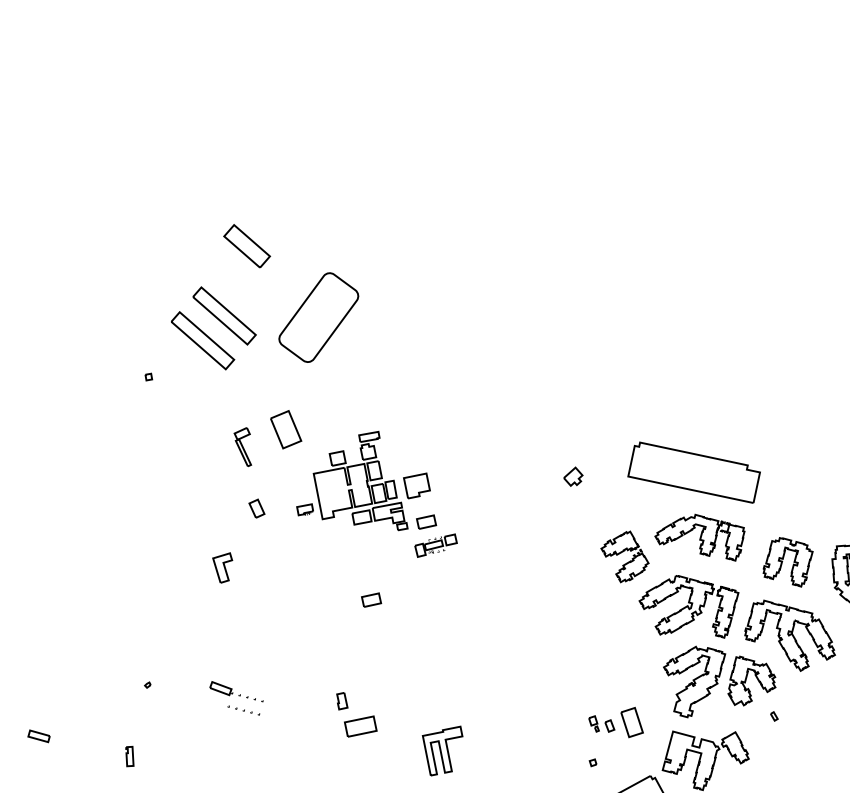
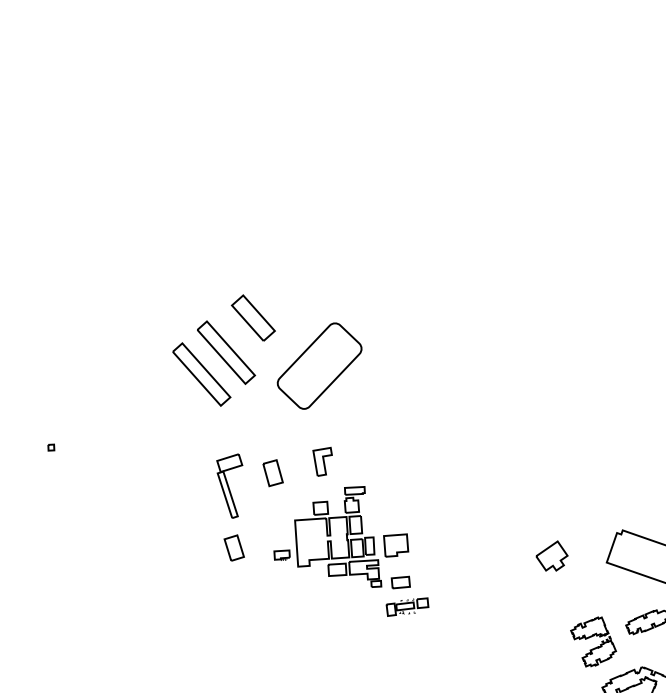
part: (247, 246) -> (253, 318), moved
part: (148, 376) -> (51, 446), moved
part: (285, 429) -> (272, 472), size x0.71
part: (242, 446) -> (227, 484), size x1.67
part: (573, 476) -> (552, 555), size x1.67
part: (256, 508) -> (233, 547), size x1.43
part: (222, 567) -> (321, 460), moved
part: (371, 599) -> (336, 652), removed

